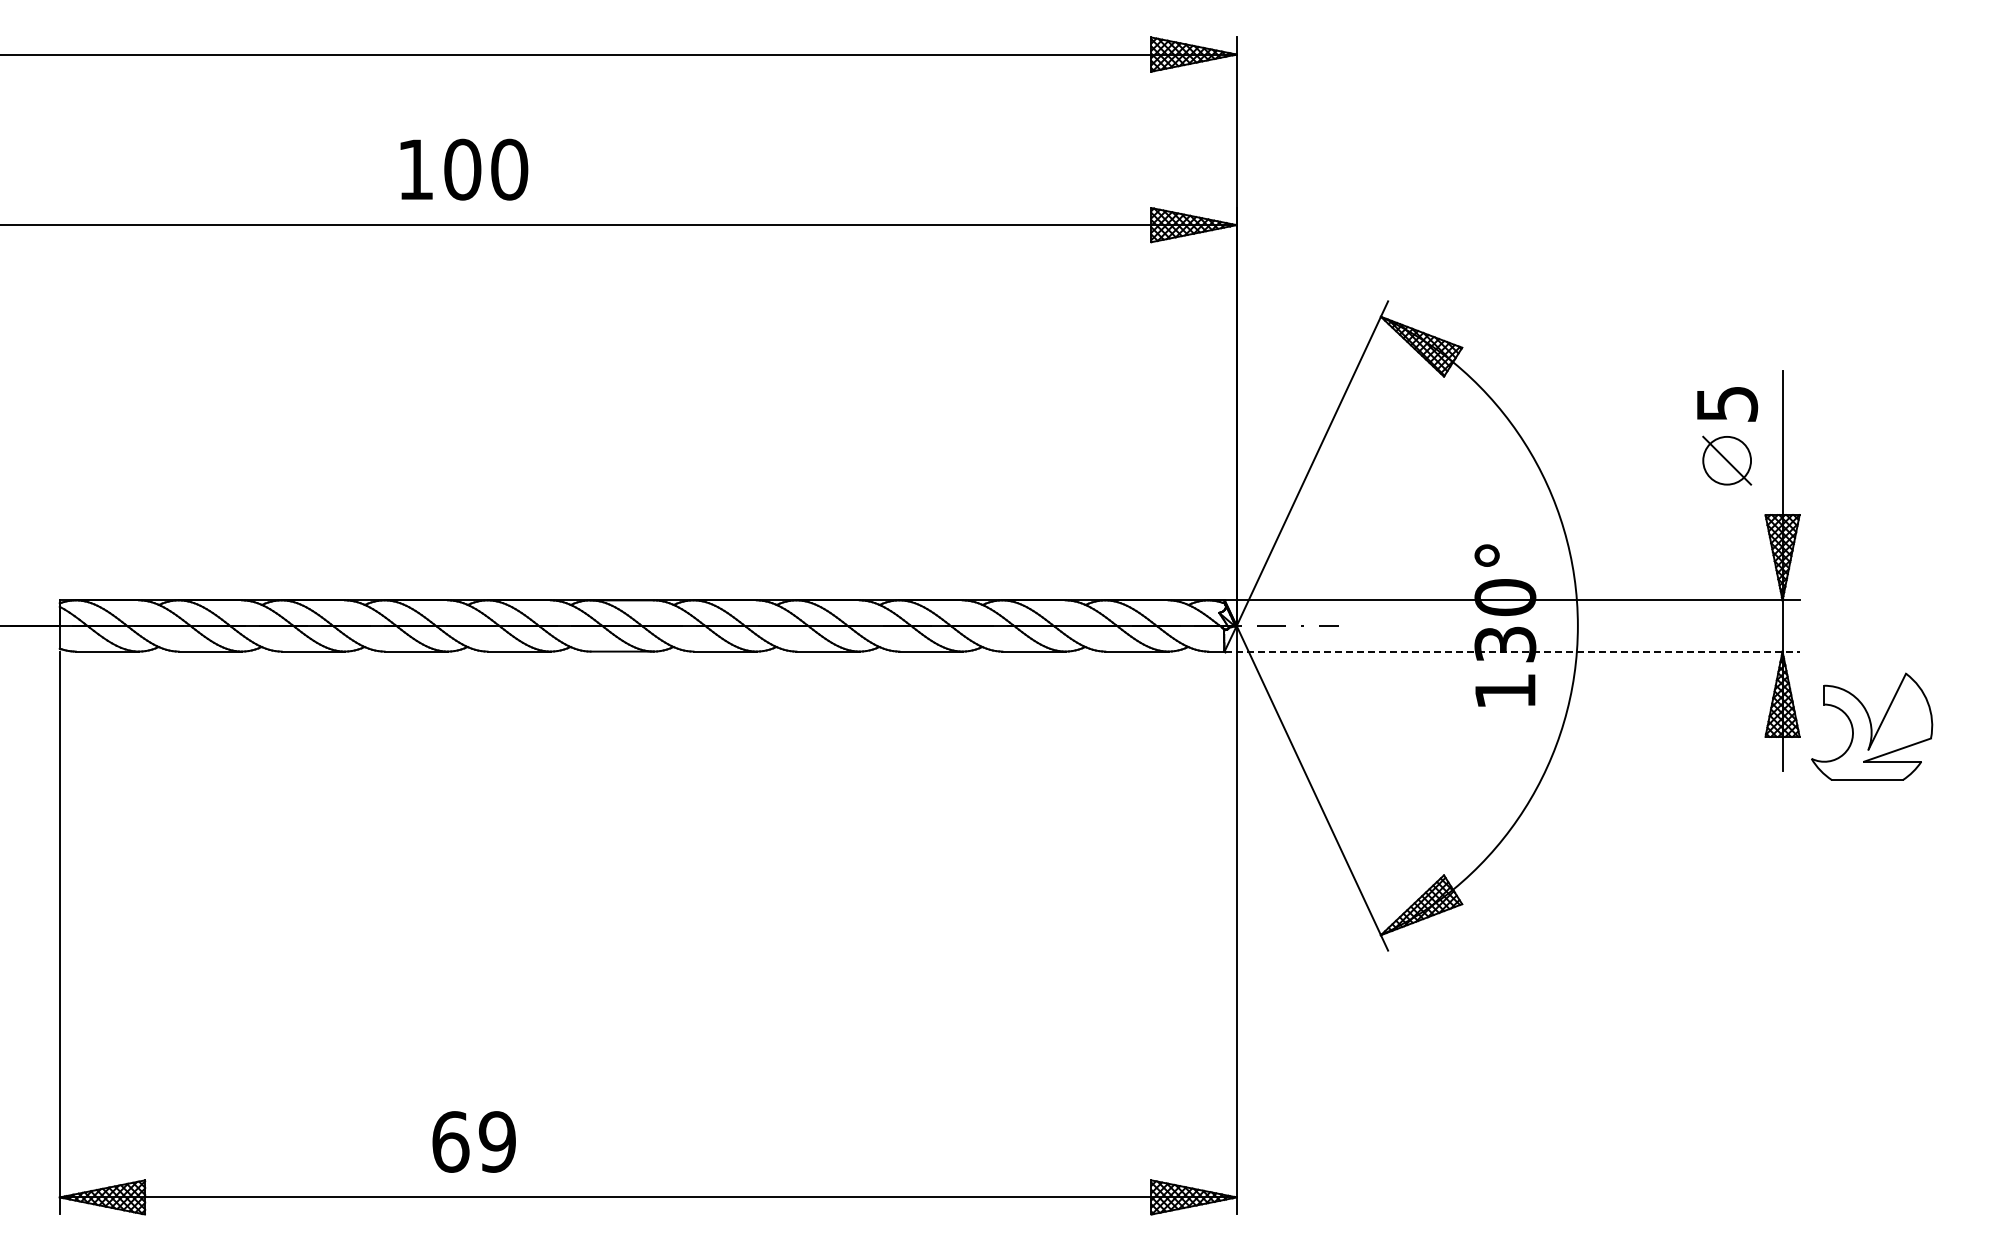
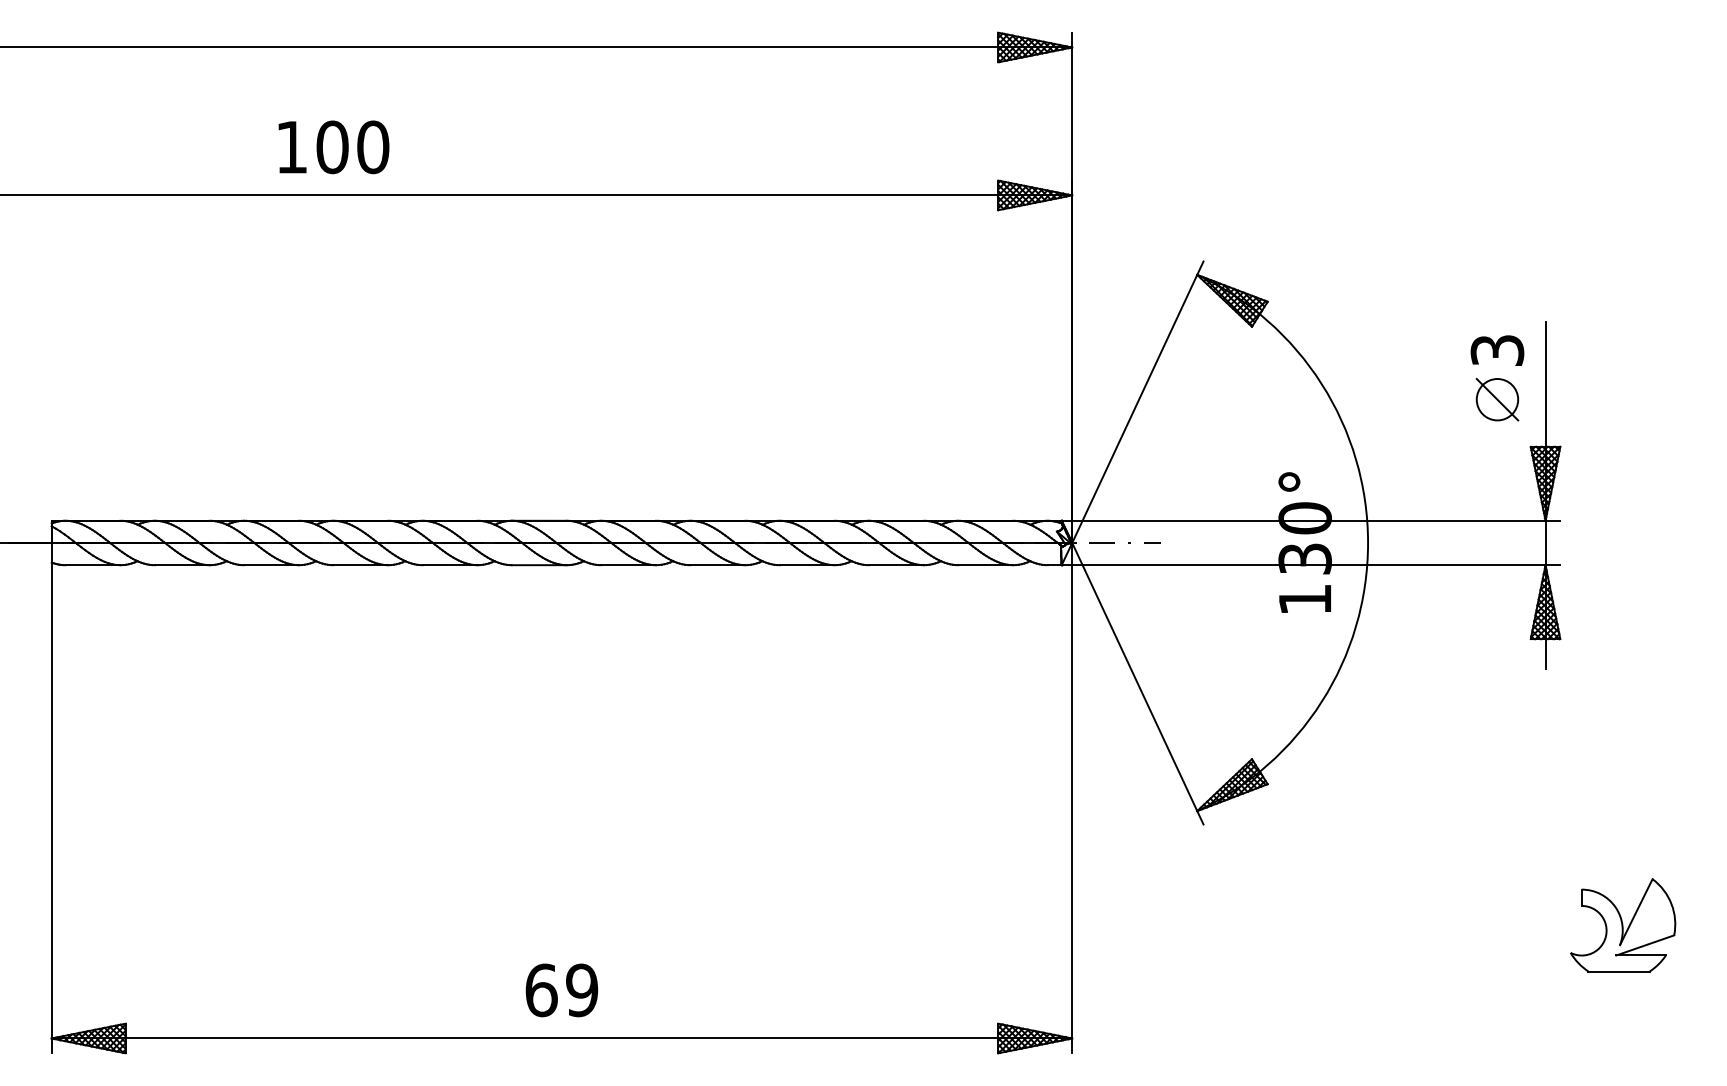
text: (464, 169) -> (334, 147), moved
text: (1726, 403) -> (1496, 350), 5 -> 3
line: (1512, 651) -> (1311, 565), dashed -> solid
part: (1872, 726) -> (1623, 924), moved
text: (473, 1141) -> (561, 989), moved

